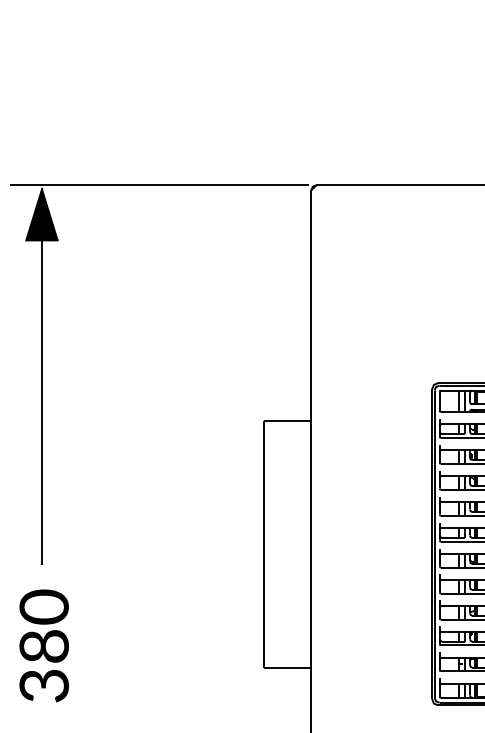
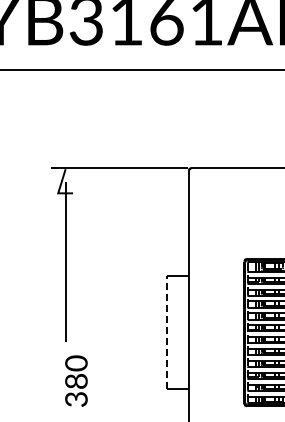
fill: (42, 214) -> (65, 181), removed
line: (262, 544) -> (166, 332), solid -> dashed
text: (44, 644) -> (76, 380), moved

